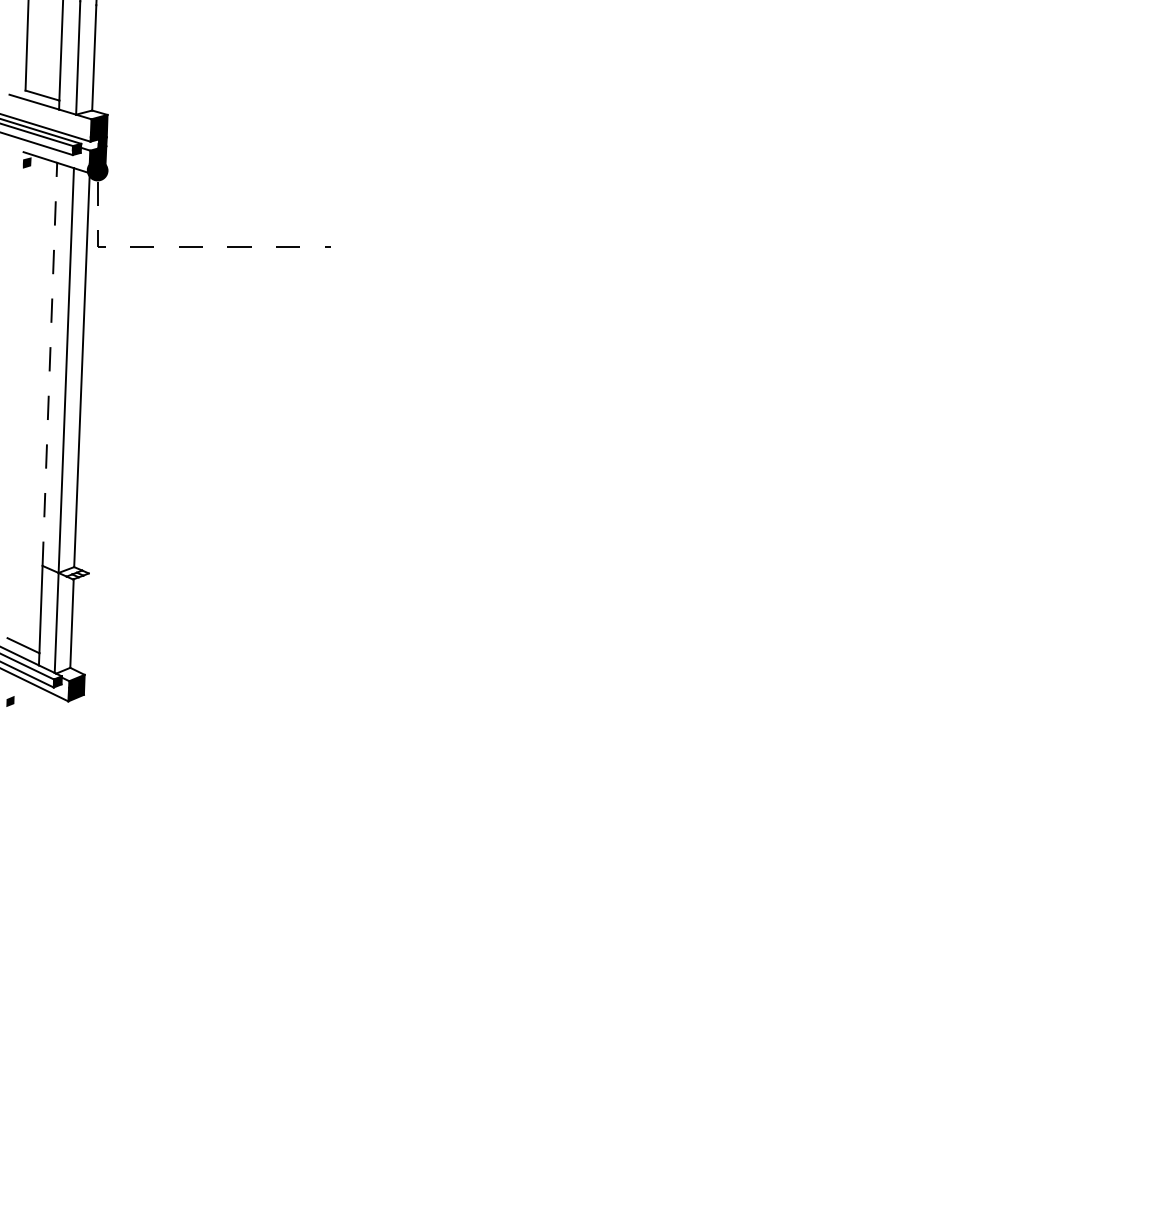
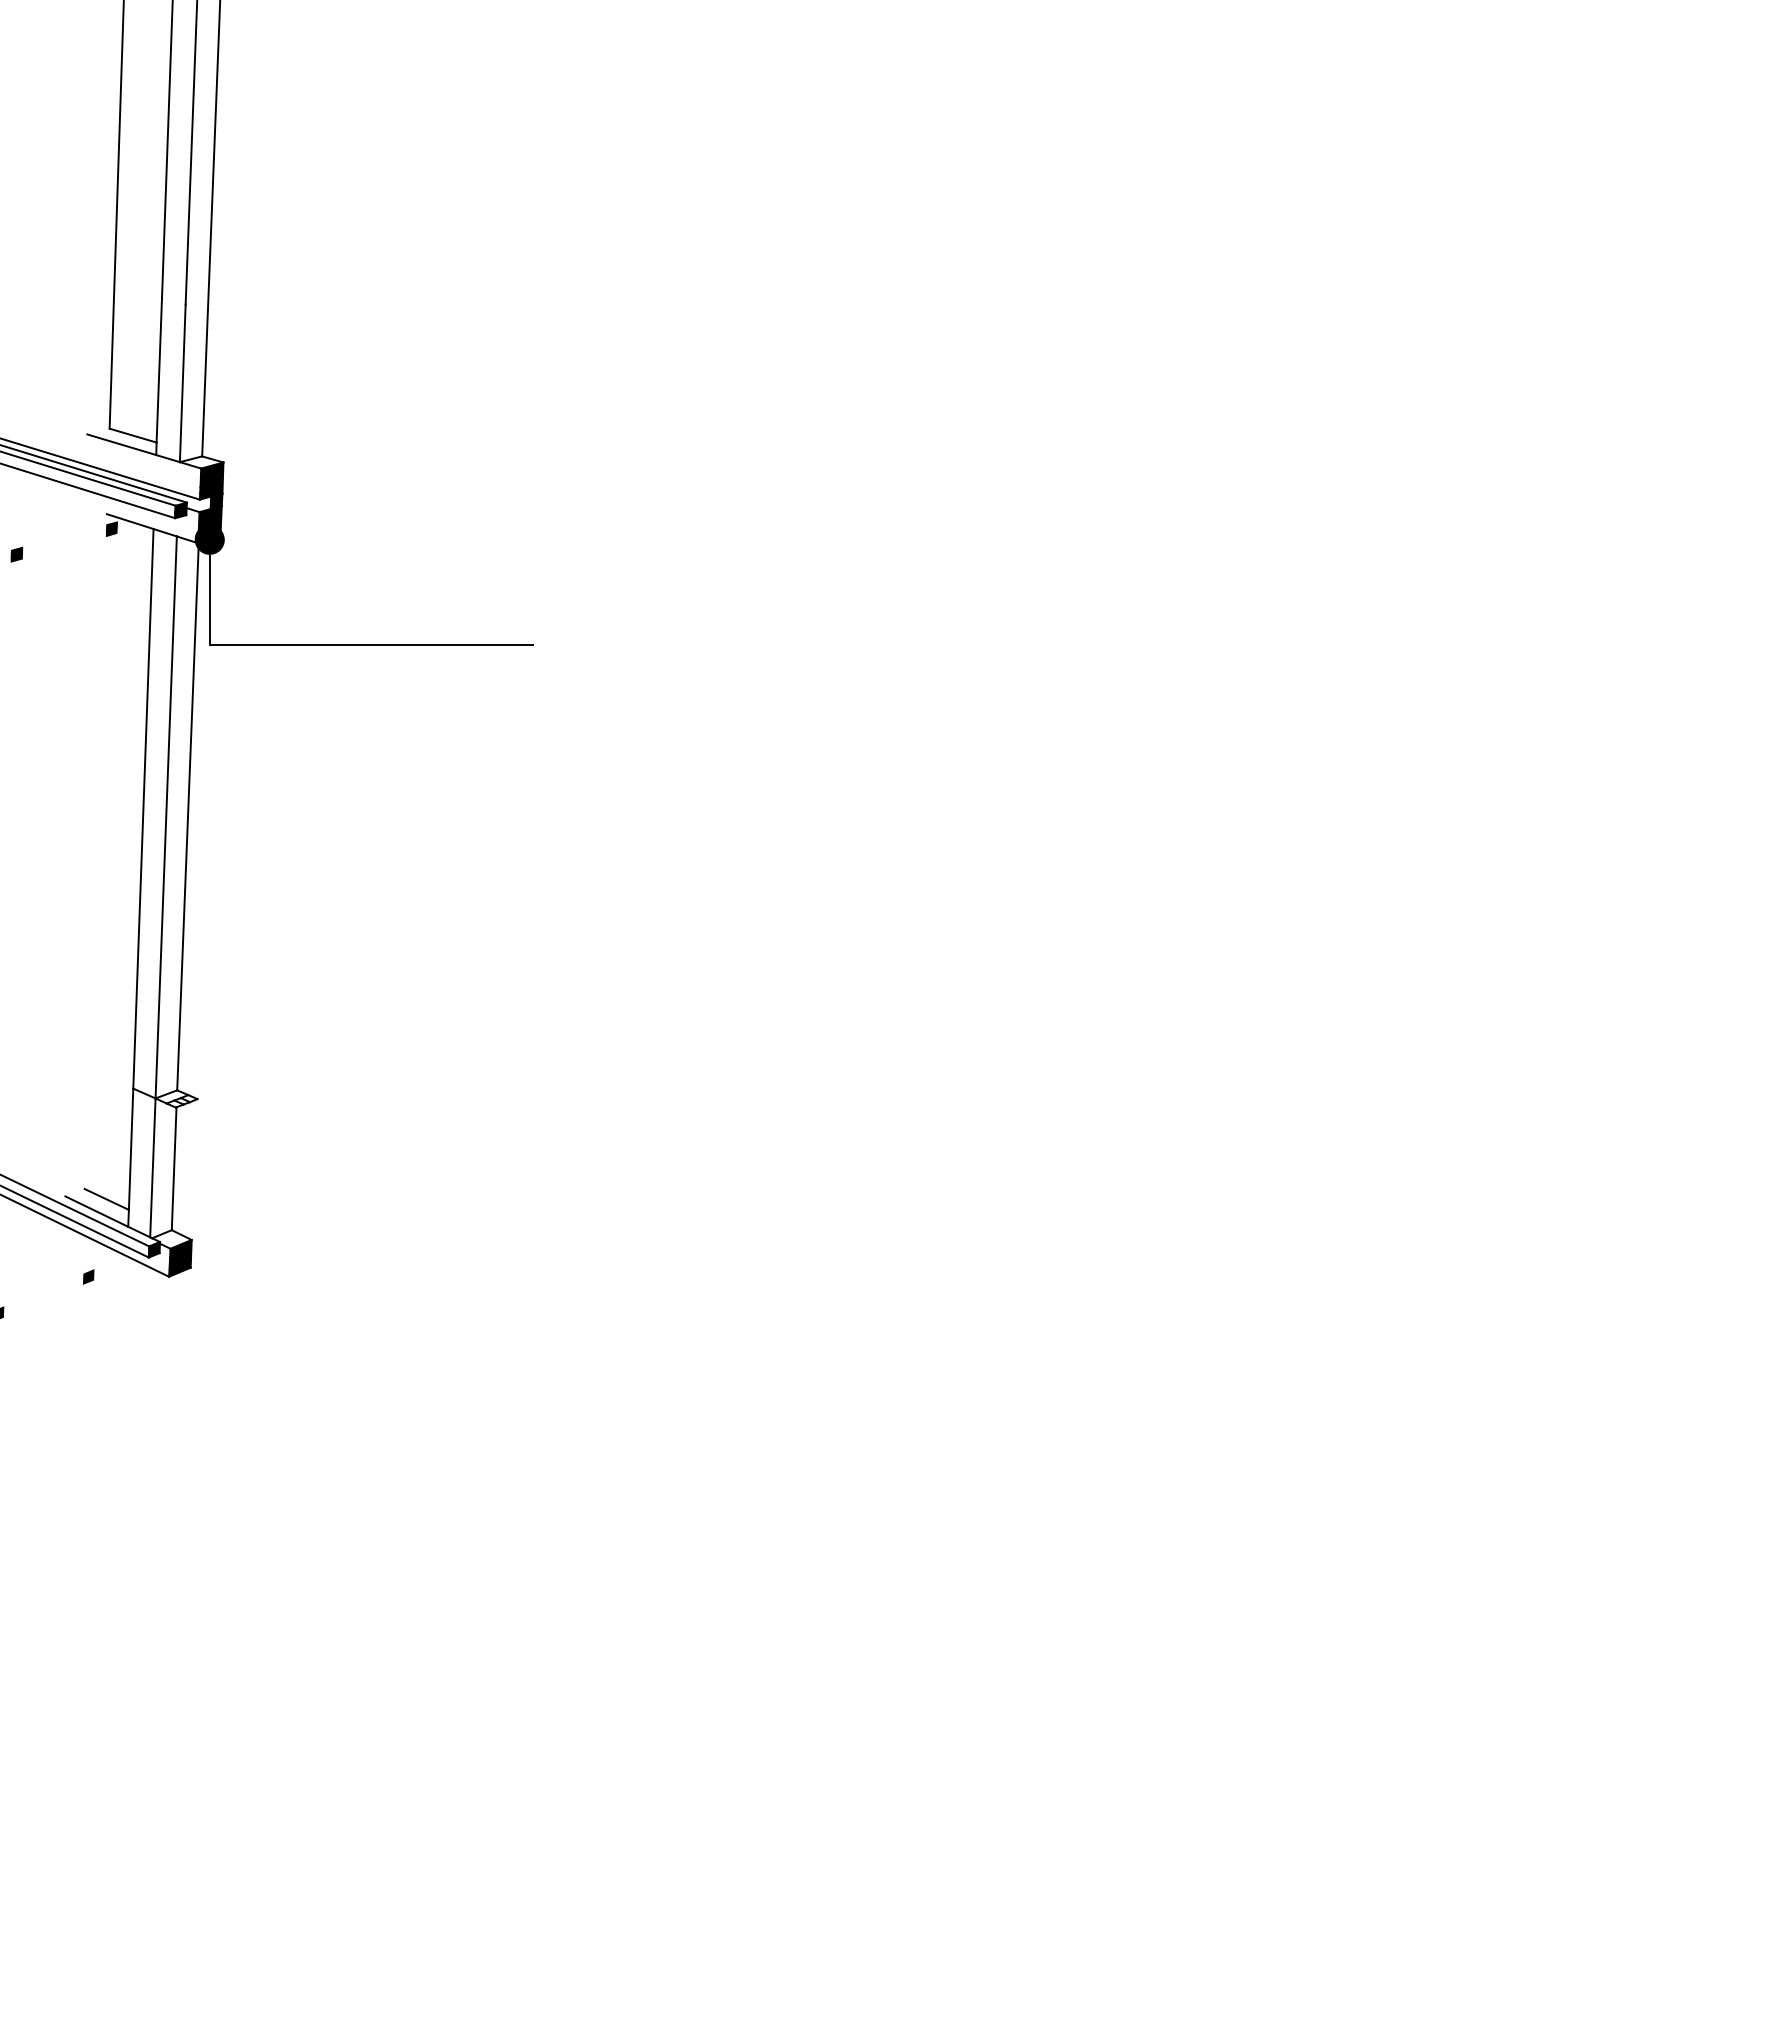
line: (181, 246) -> (325, 645), dashed -> solid
line: (49, 364) -> (143, 808), dashed -> solid

